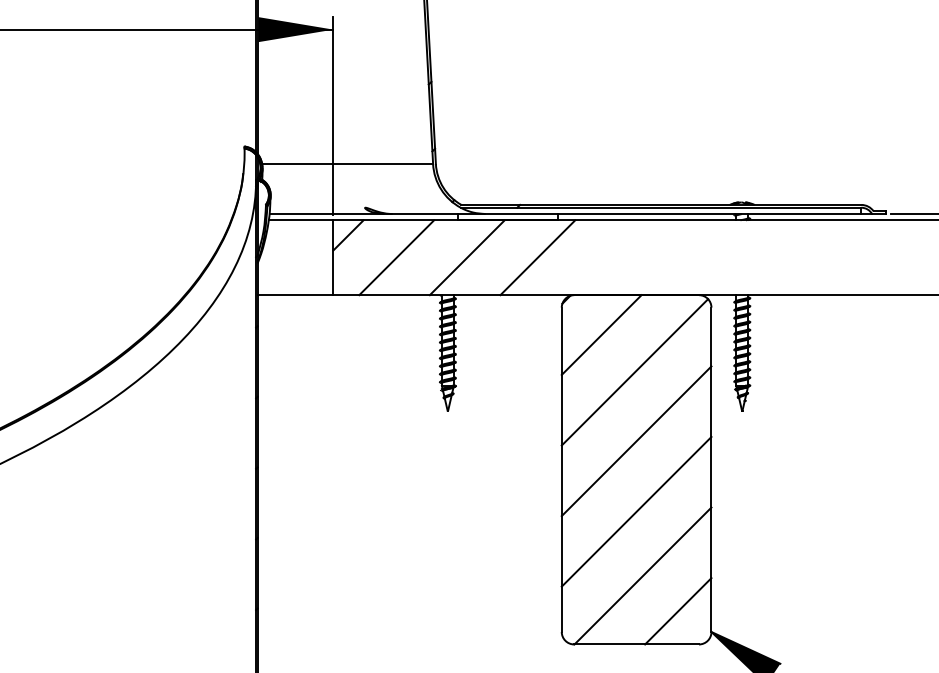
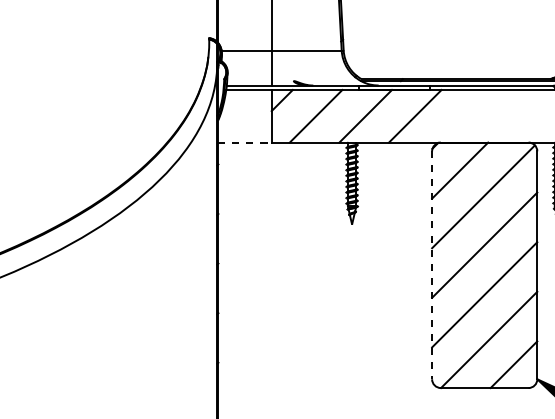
line: (295, 295) -> (245, 142), solid -> dashed
line: (561, 470) -> (431, 265), solid -> dashed

